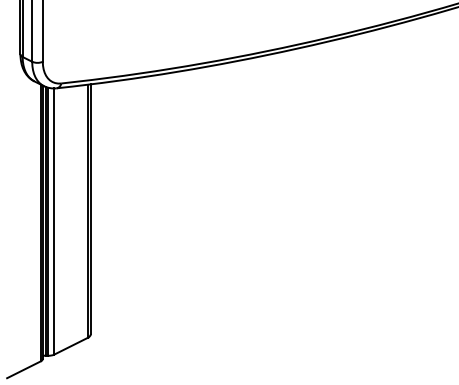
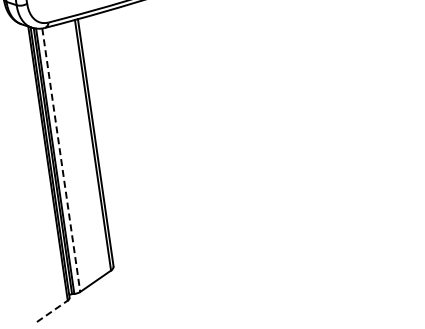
line: (54, 222) -> (61, 161), solid -> dashed
line: (23, 369) -> (51, 311), solid -> dashed

